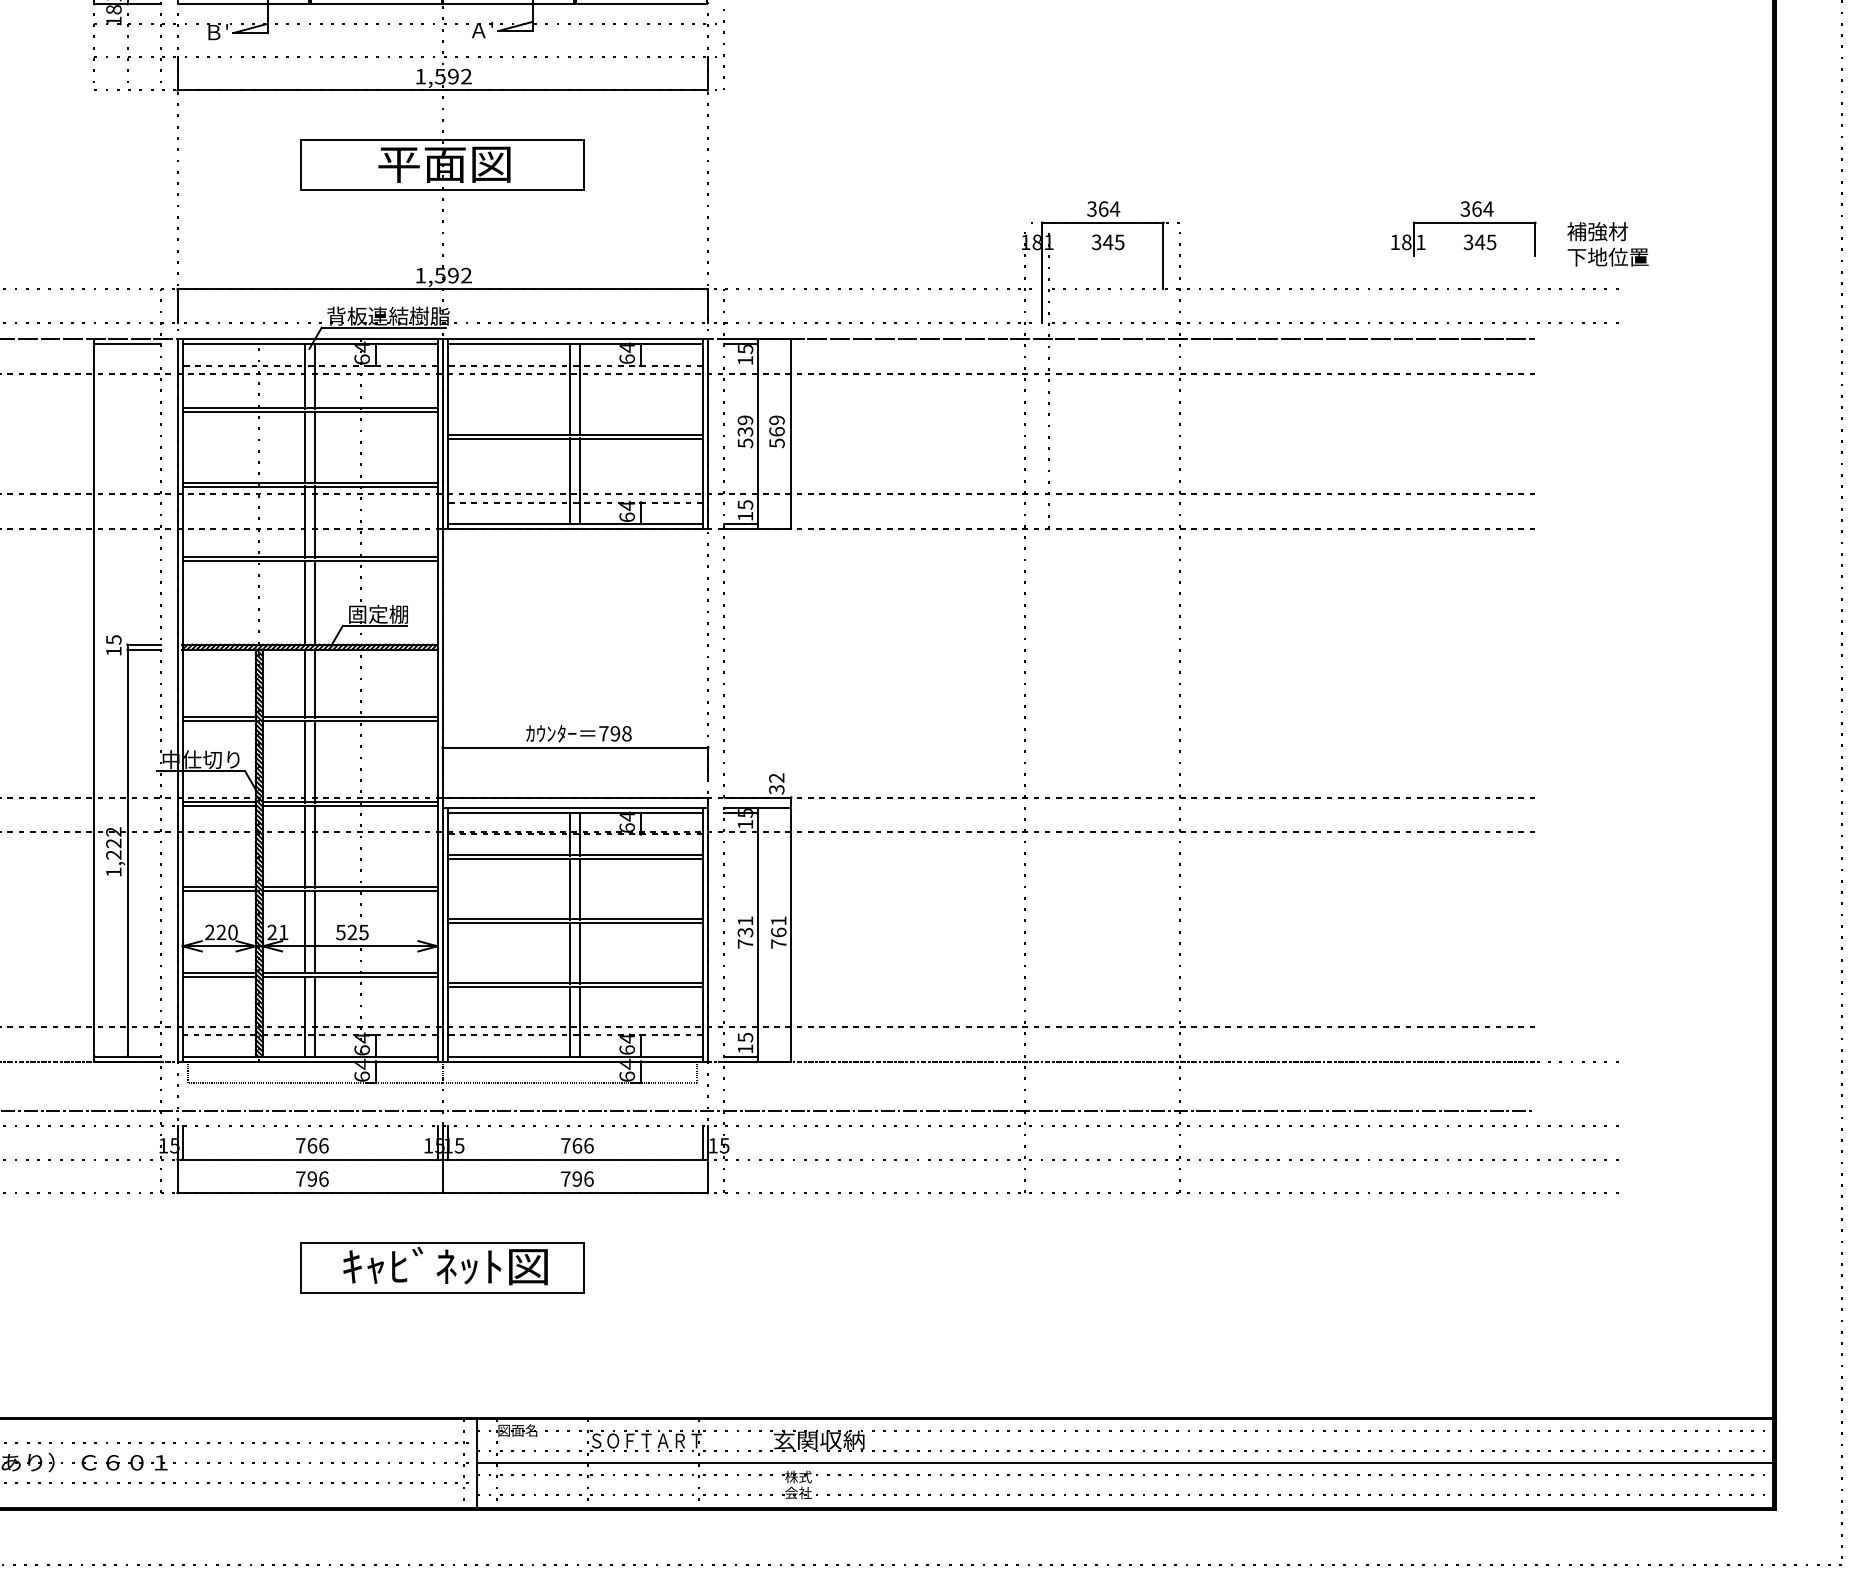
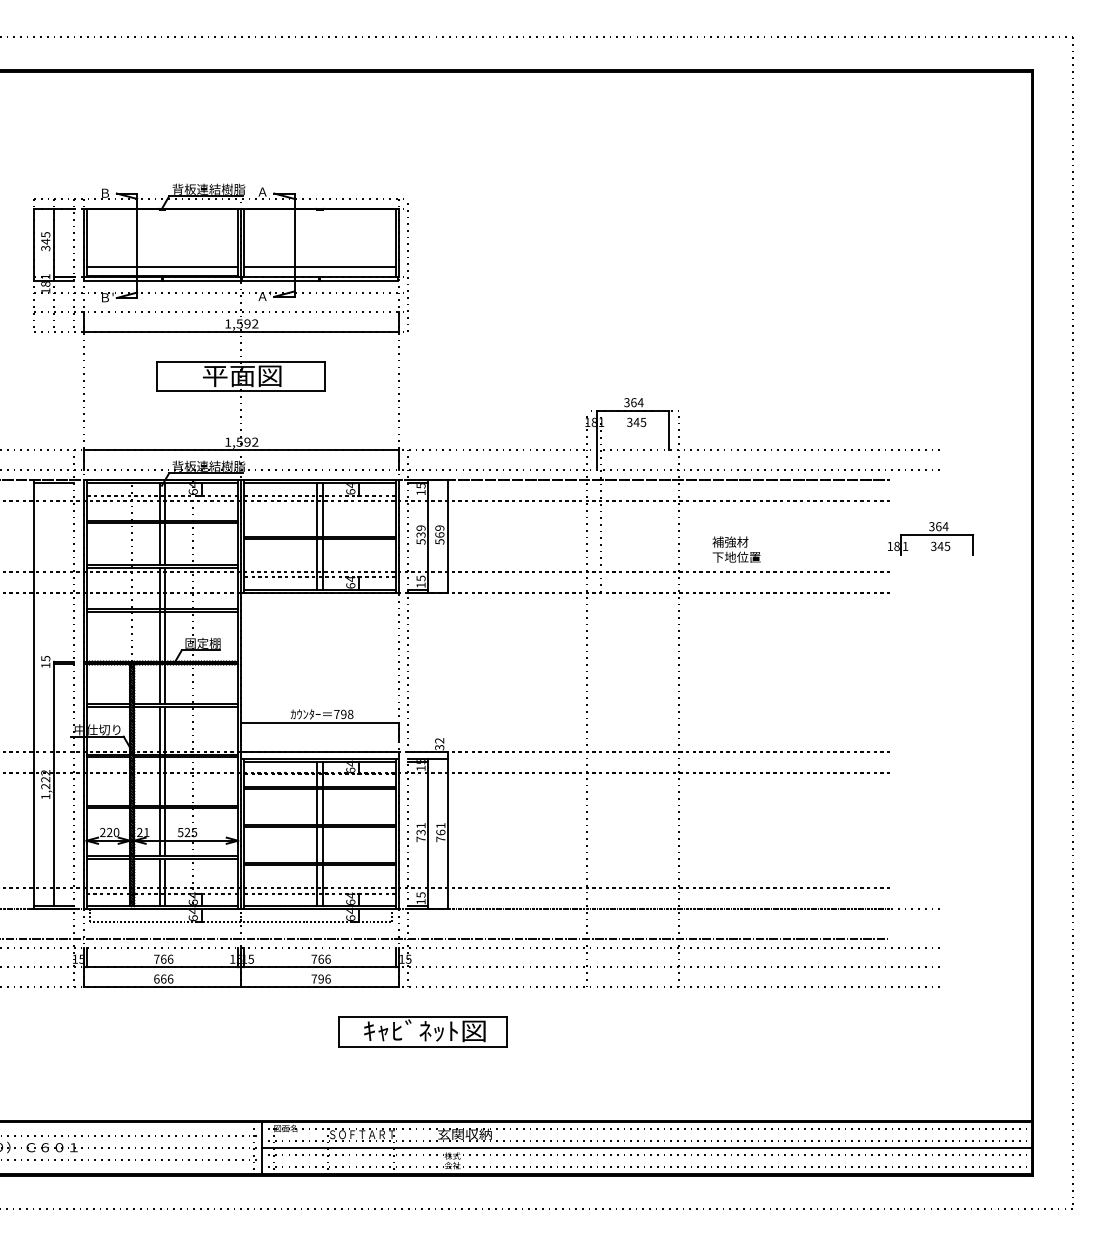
part: (1464, 229) -> (931, 538), moved
text: (1607, 244) -> (736, 549), moved
text: (306, 1178) -> (160, 978), 796 -> 666
part: (441, 1267) -> (422, 1031), moved

